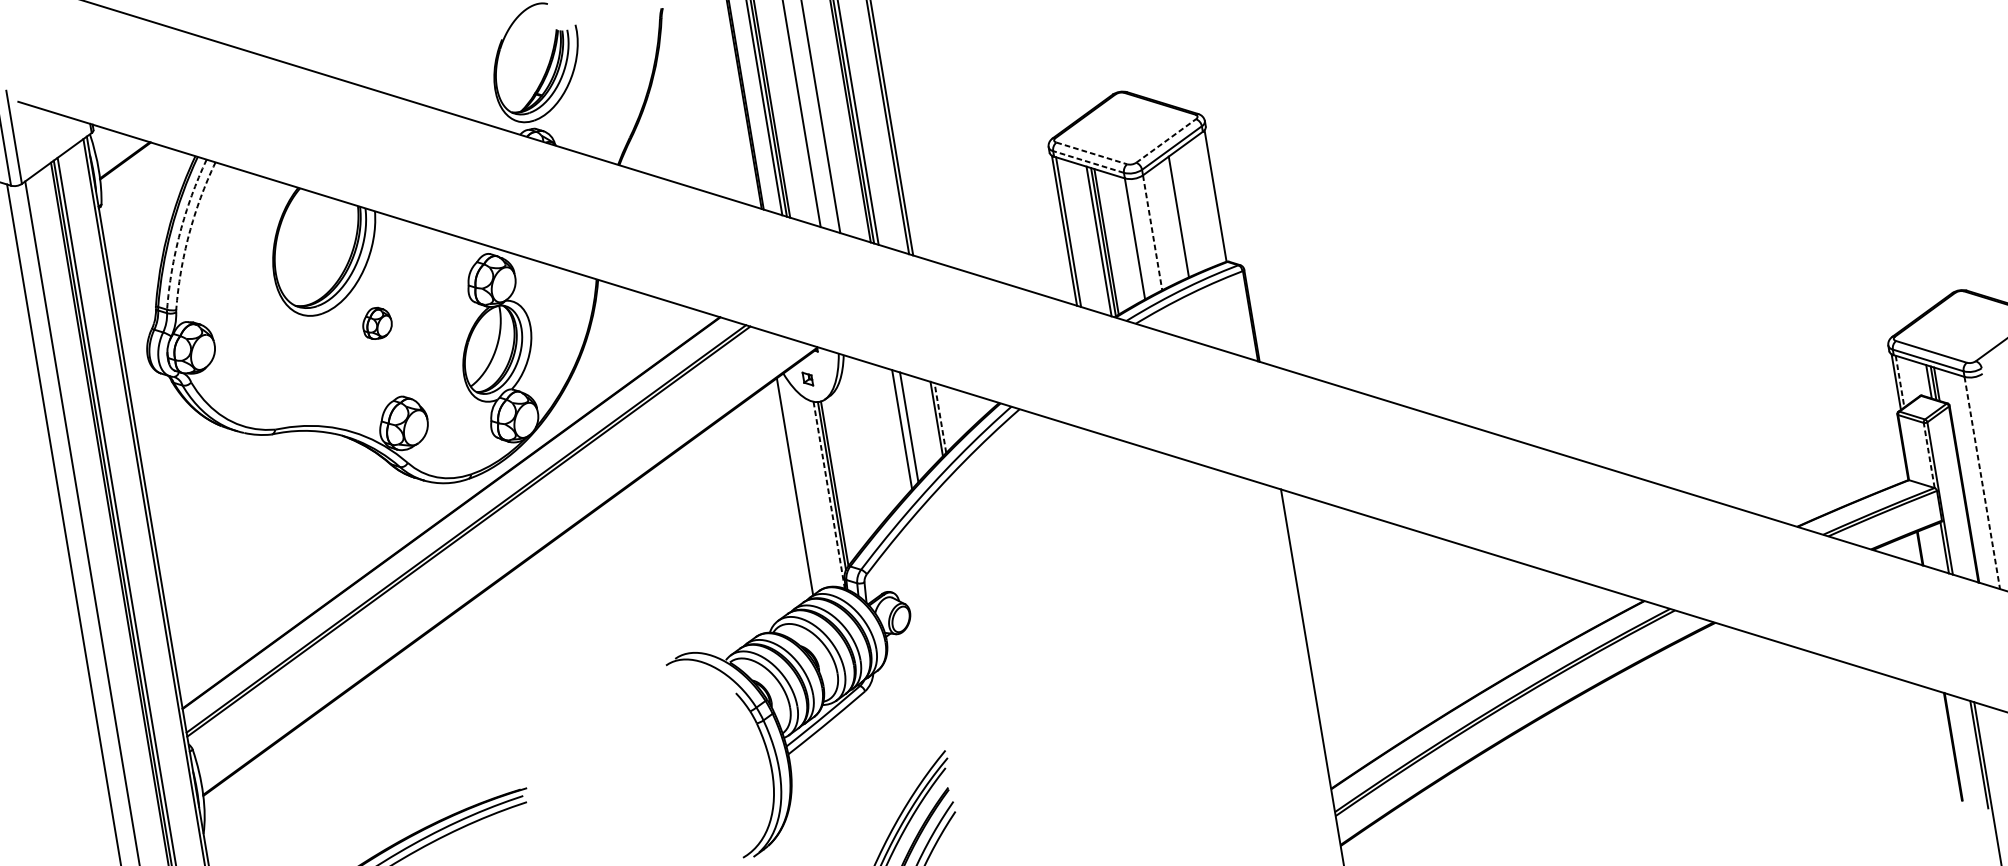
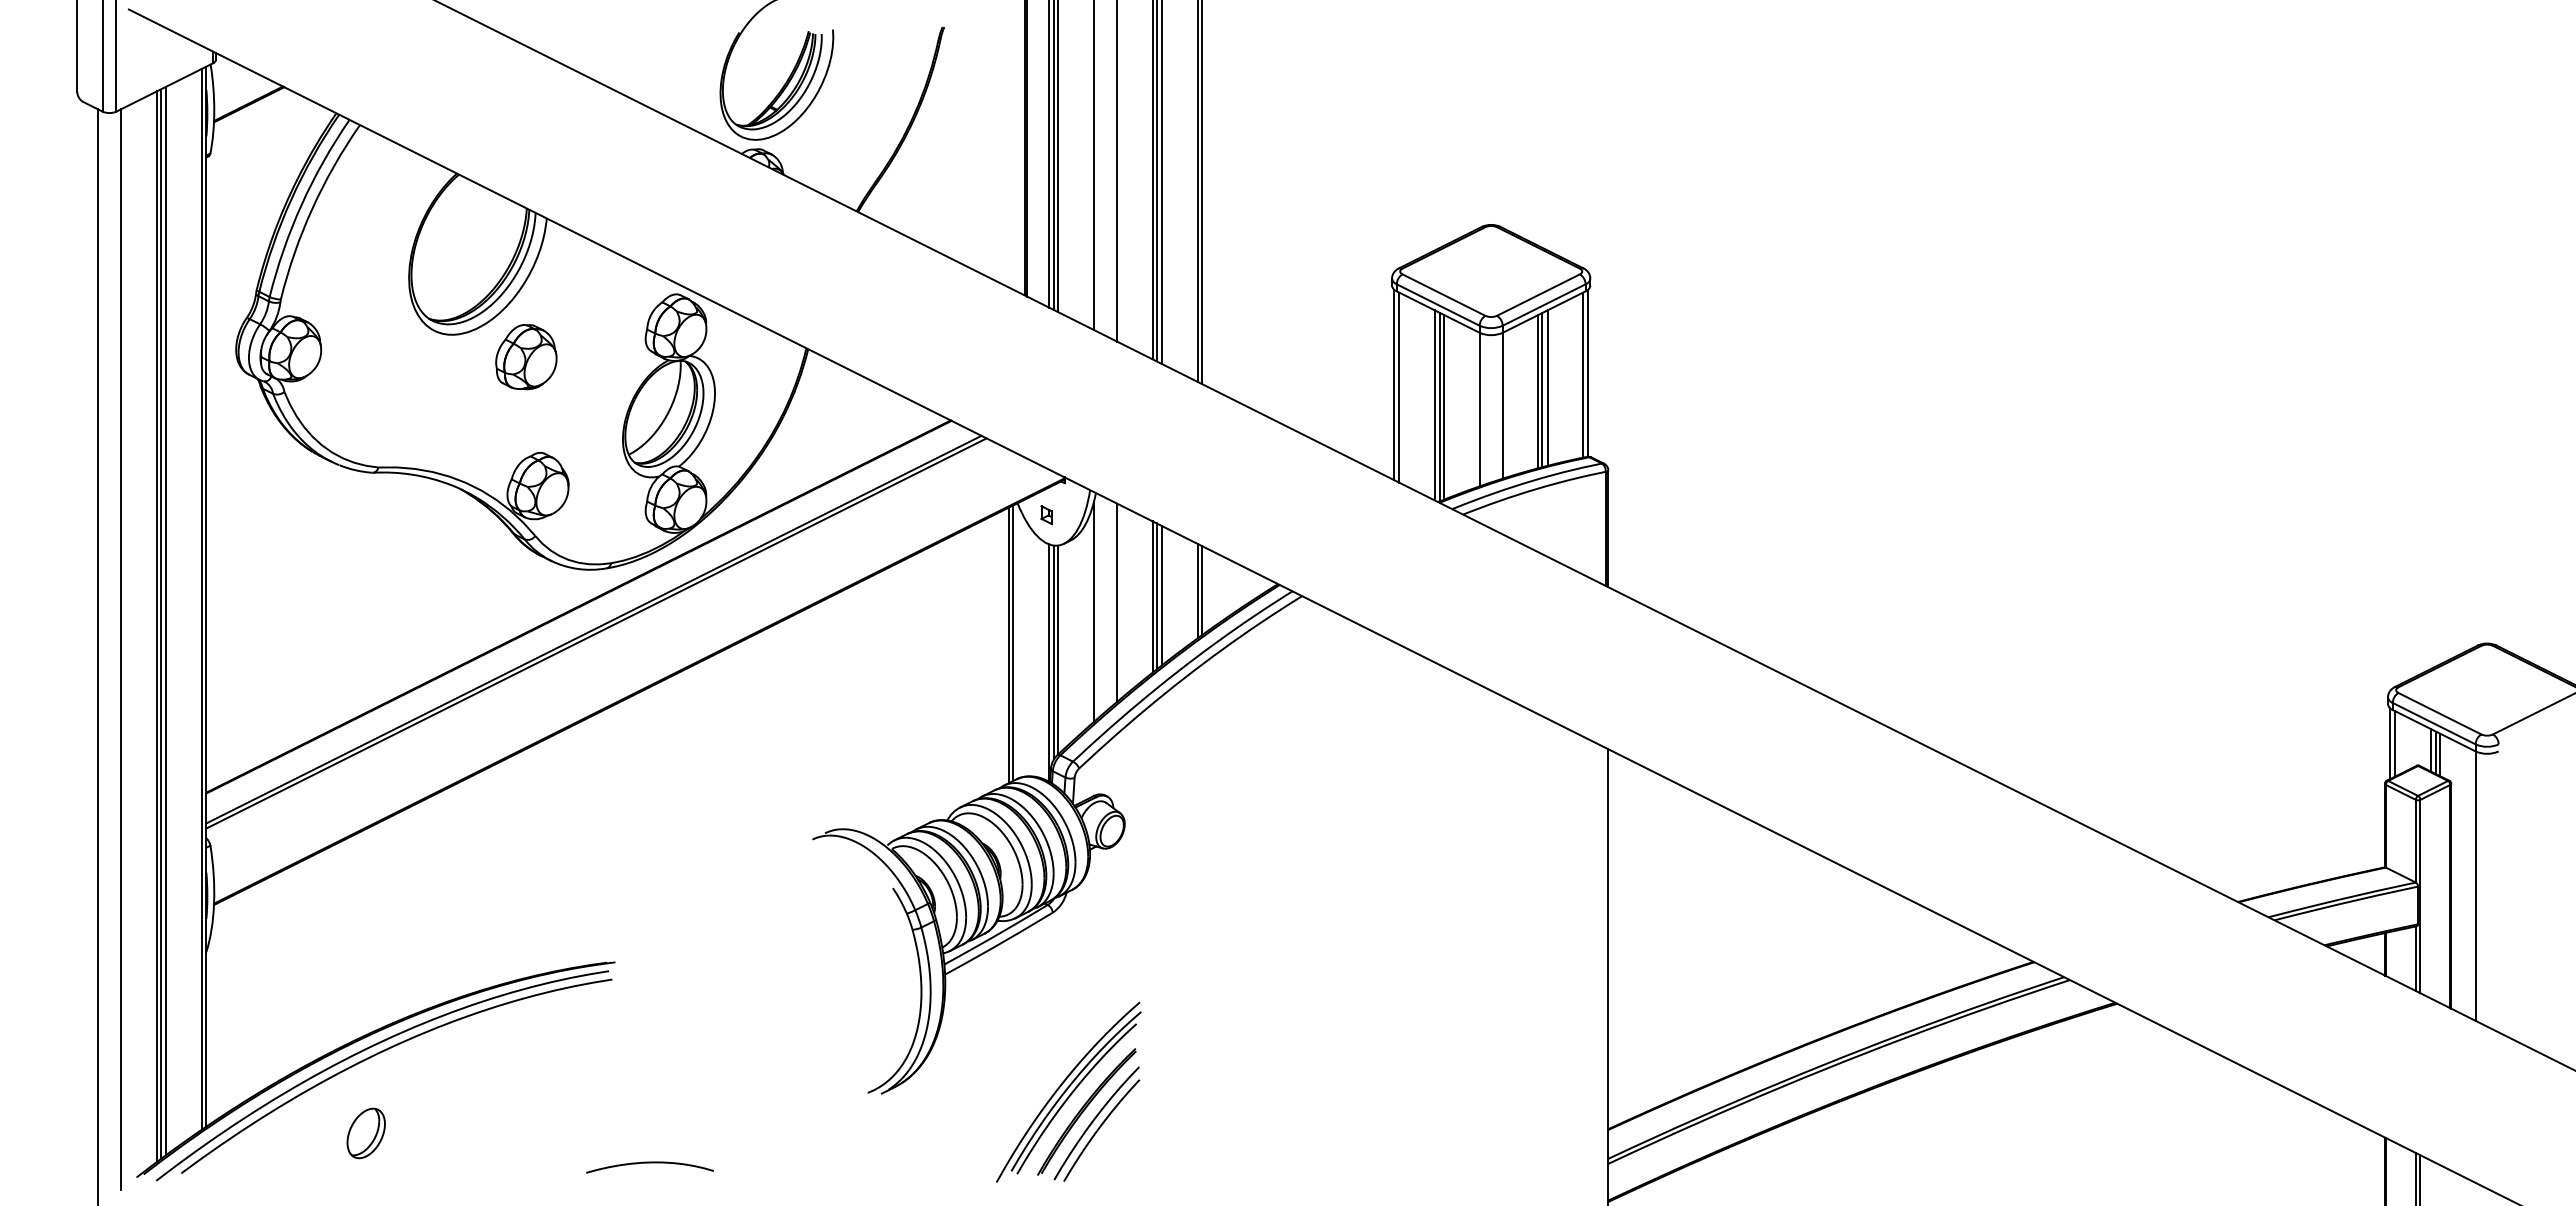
line: (1166, 140) -> (1538, 294), dashed -> solid
line: (1092, 153) -> (1444, 295), dashed -> solid
line: (1087, 161) -> (1437, 304), dashed -> solid
line: (1212, 197) -> (1583, 374), added
line: (1185, 212) -> (1547, 387), added
line: (1181, 215) -> (1542, 390), added
arc: (179, 232) -> (301, 204), dashed -> solid
line: (1152, 232) -> (1502, 405), dashed -> solid
arc: (189, 234) -> (312, 208), dashed -> solid
part: (377, 323) -> (526, 357), size x1.67
line: (1900, 381) -> (2395, 743), dashed -> solid
line: (940, 417) -> (1202, 590), dashed -> solid
line: (905, 428) -> (1156, 596), added
line: (875, 438) -> (1117, 602), added
line: (857, 448) -> (1093, 611), added
line: (1928, 454) -> (2415, 840), dashed -> solid
line: (798, 483) -> (1013, 642), added
line: (1982, 483) -> (2475, 886), dashed -> solid
line: (829, 495) -> (1049, 663), dashed -> solid

